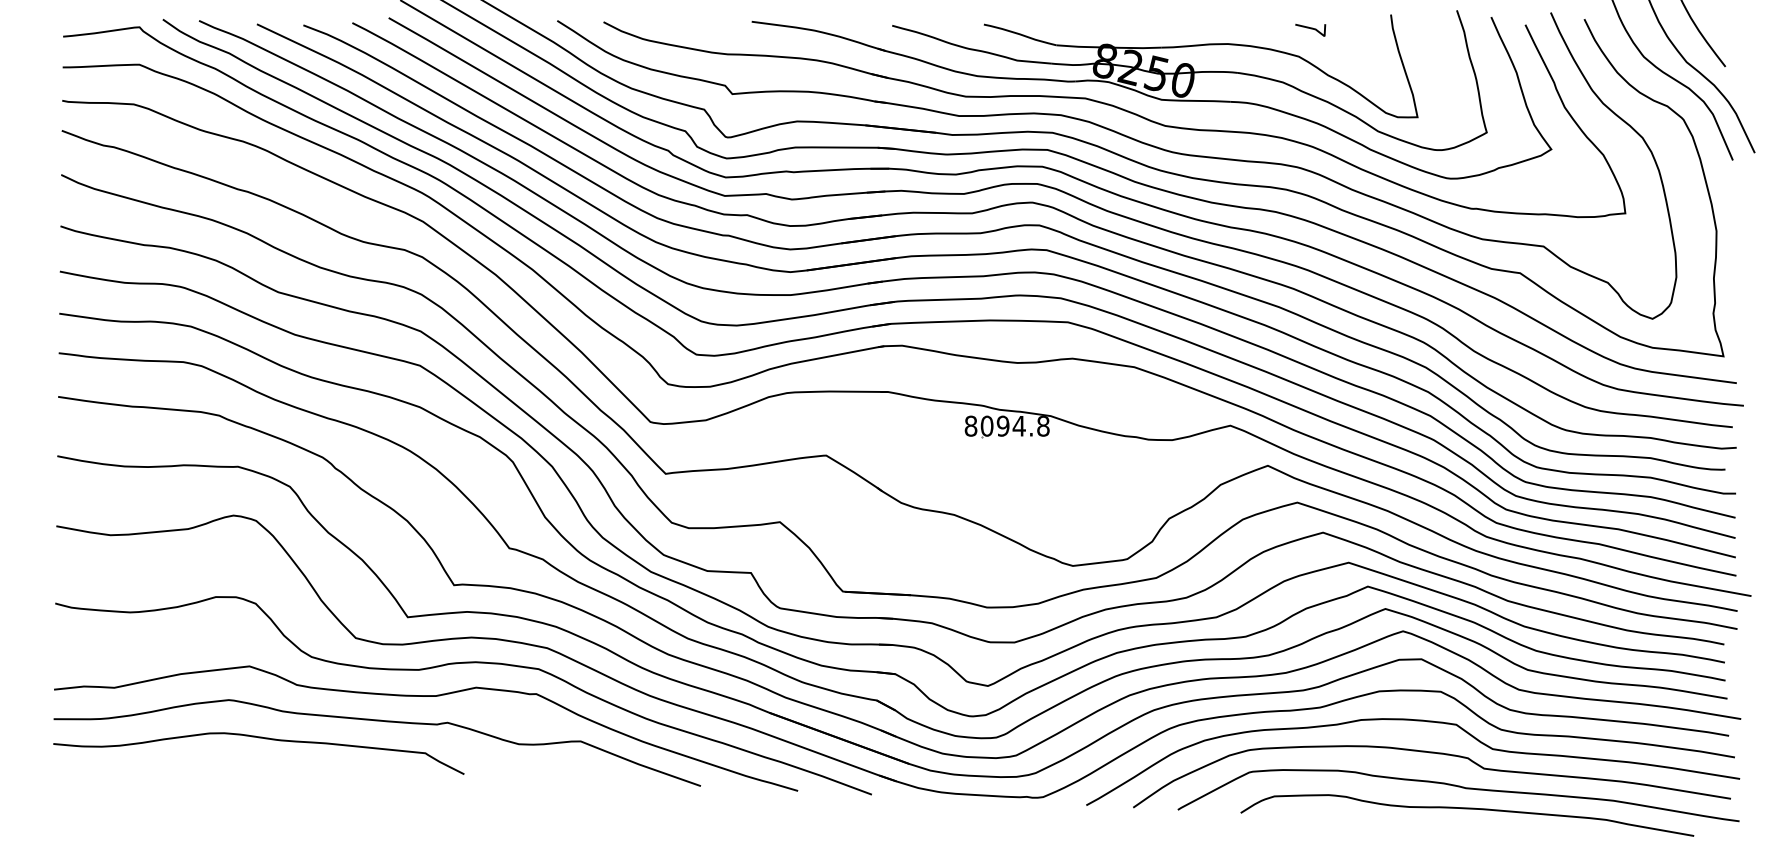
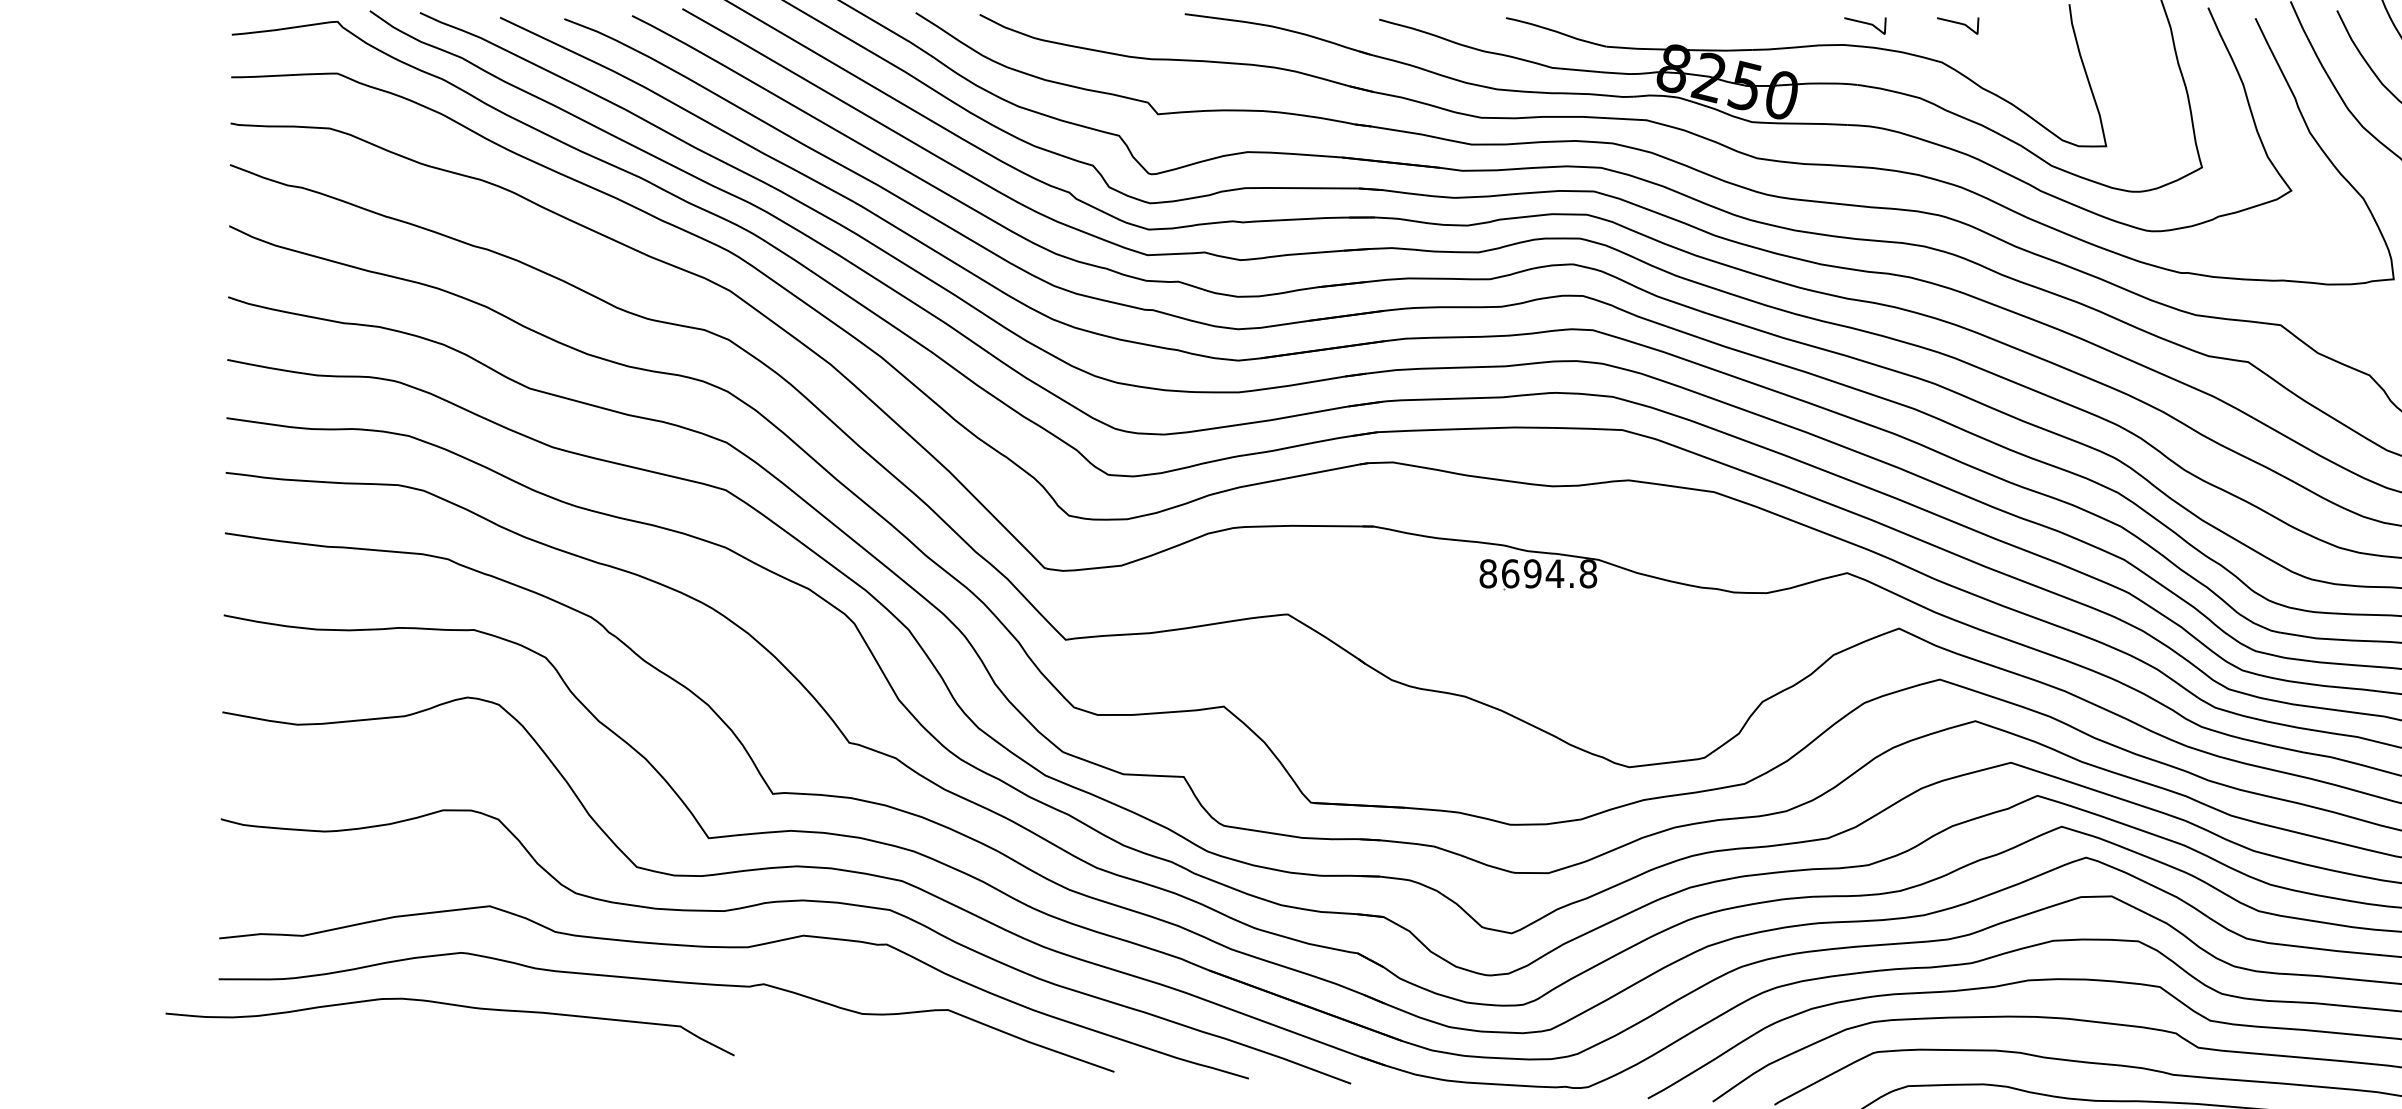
line: (1243, 29) -> (1865, 24), added
text: (986, 425) -> (1509, 572), 8094.8 -> 8694.8
curve: (258, 738) -> (449, 1006), moved

